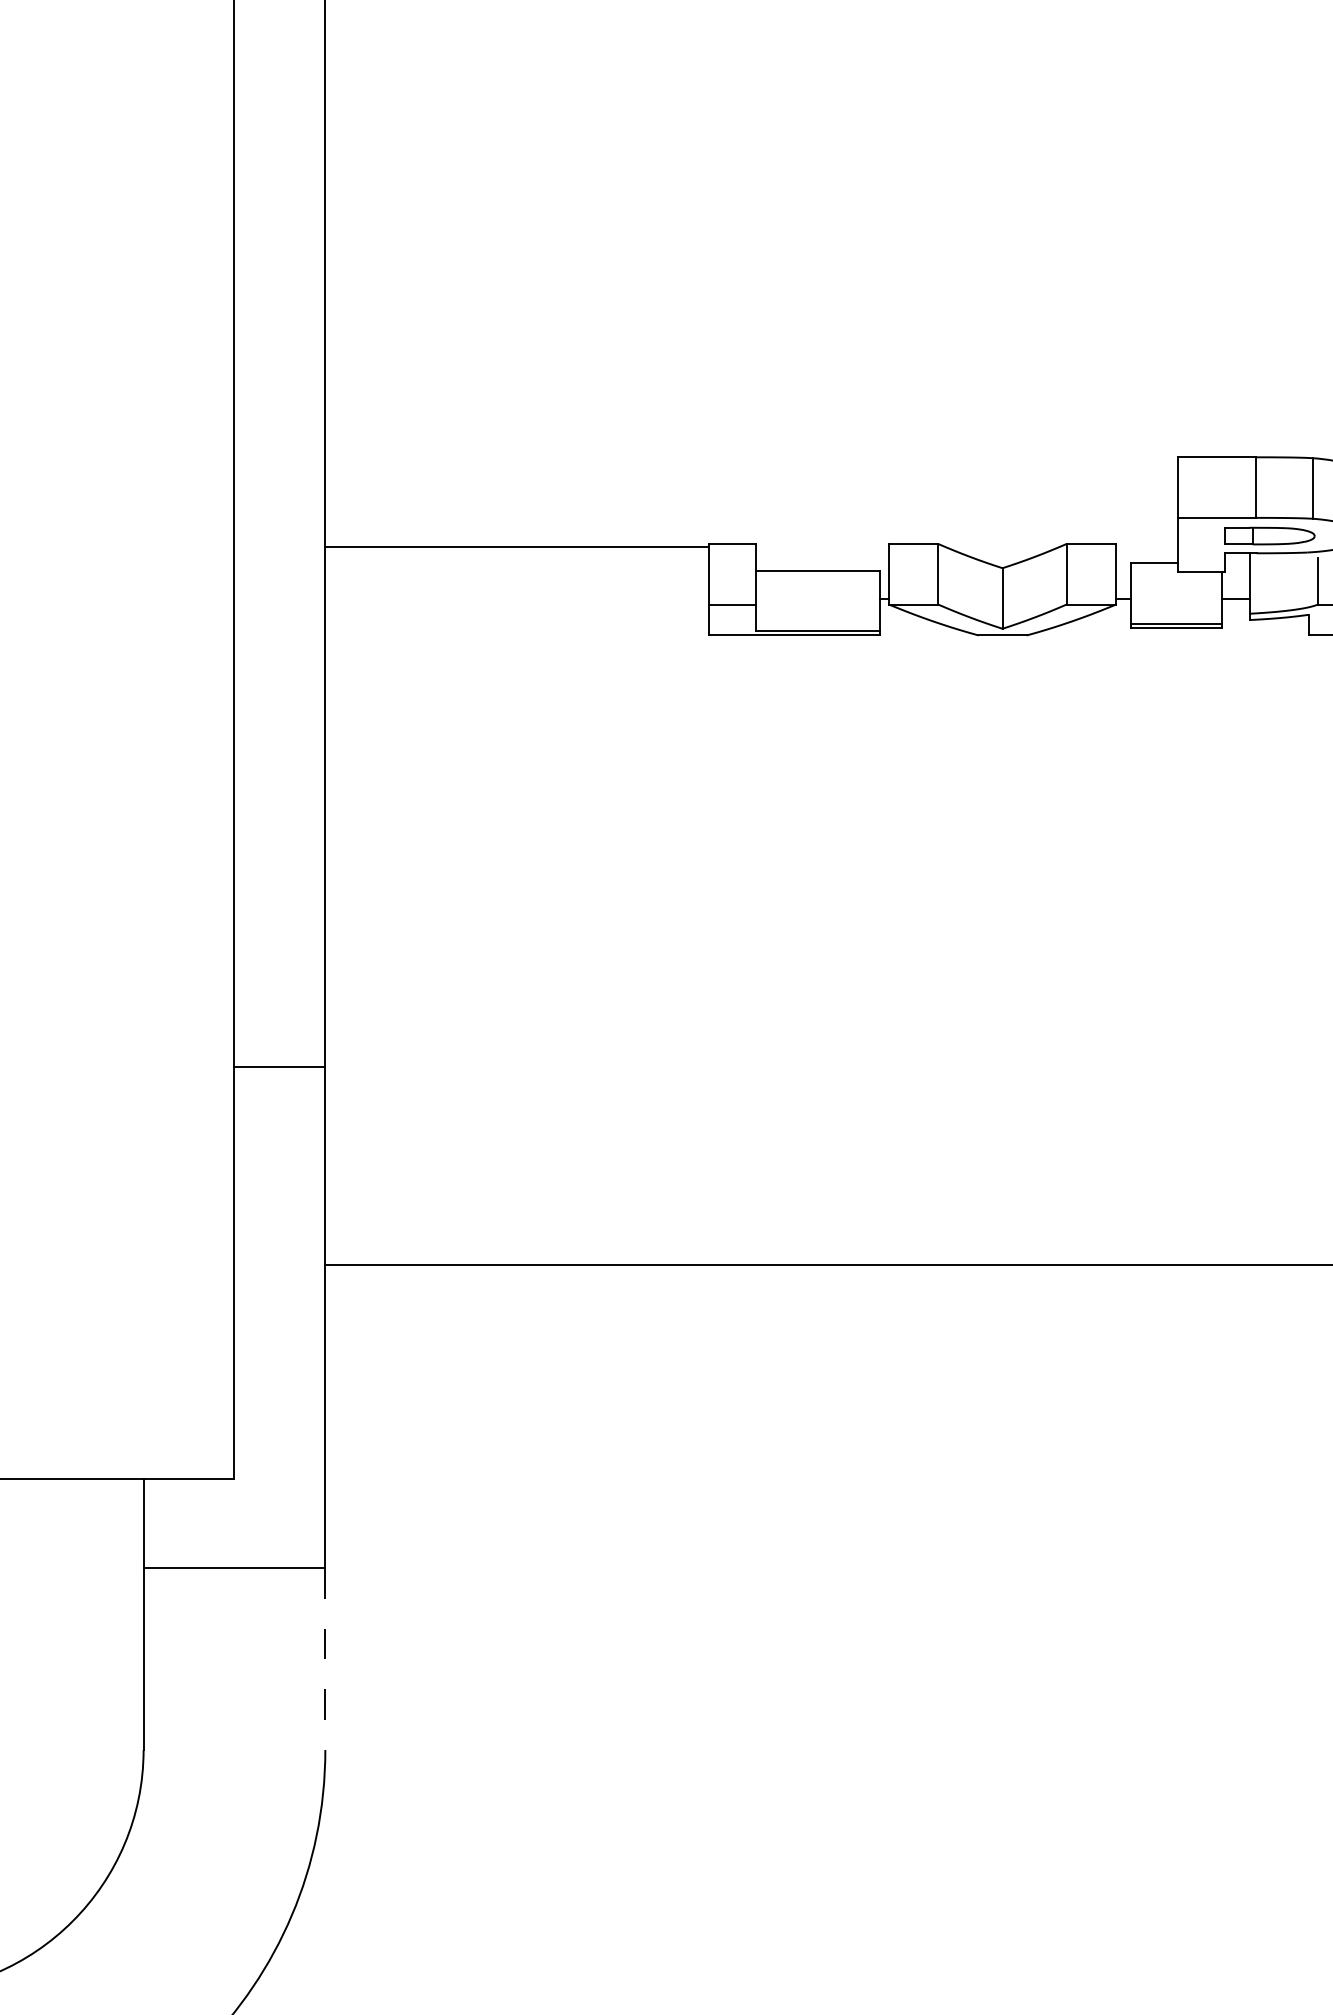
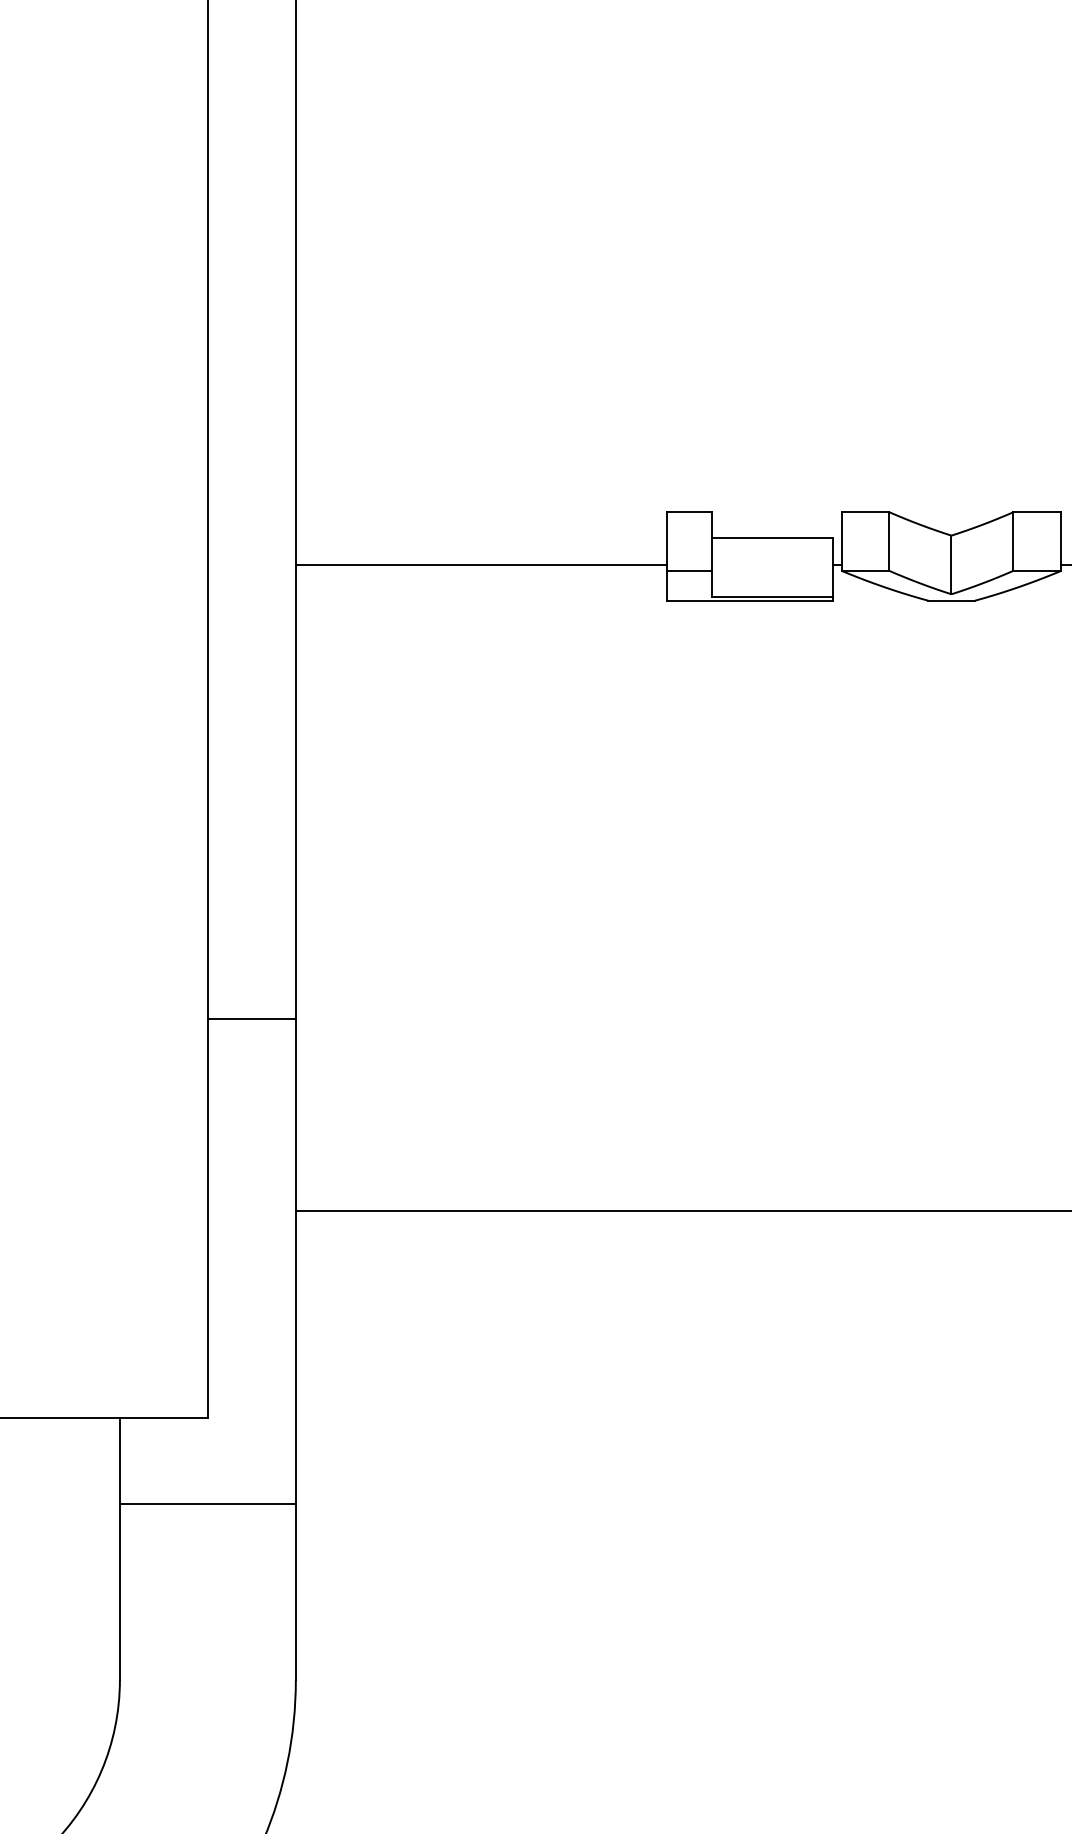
line: (517, 546) -> (481, 564), moved
line: (325, 1659) -> (296, 1592), dashed -> solid

